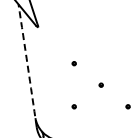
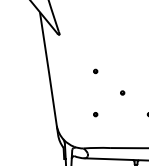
arc: (28, 65) -> (49, 73), dashed -> solid

